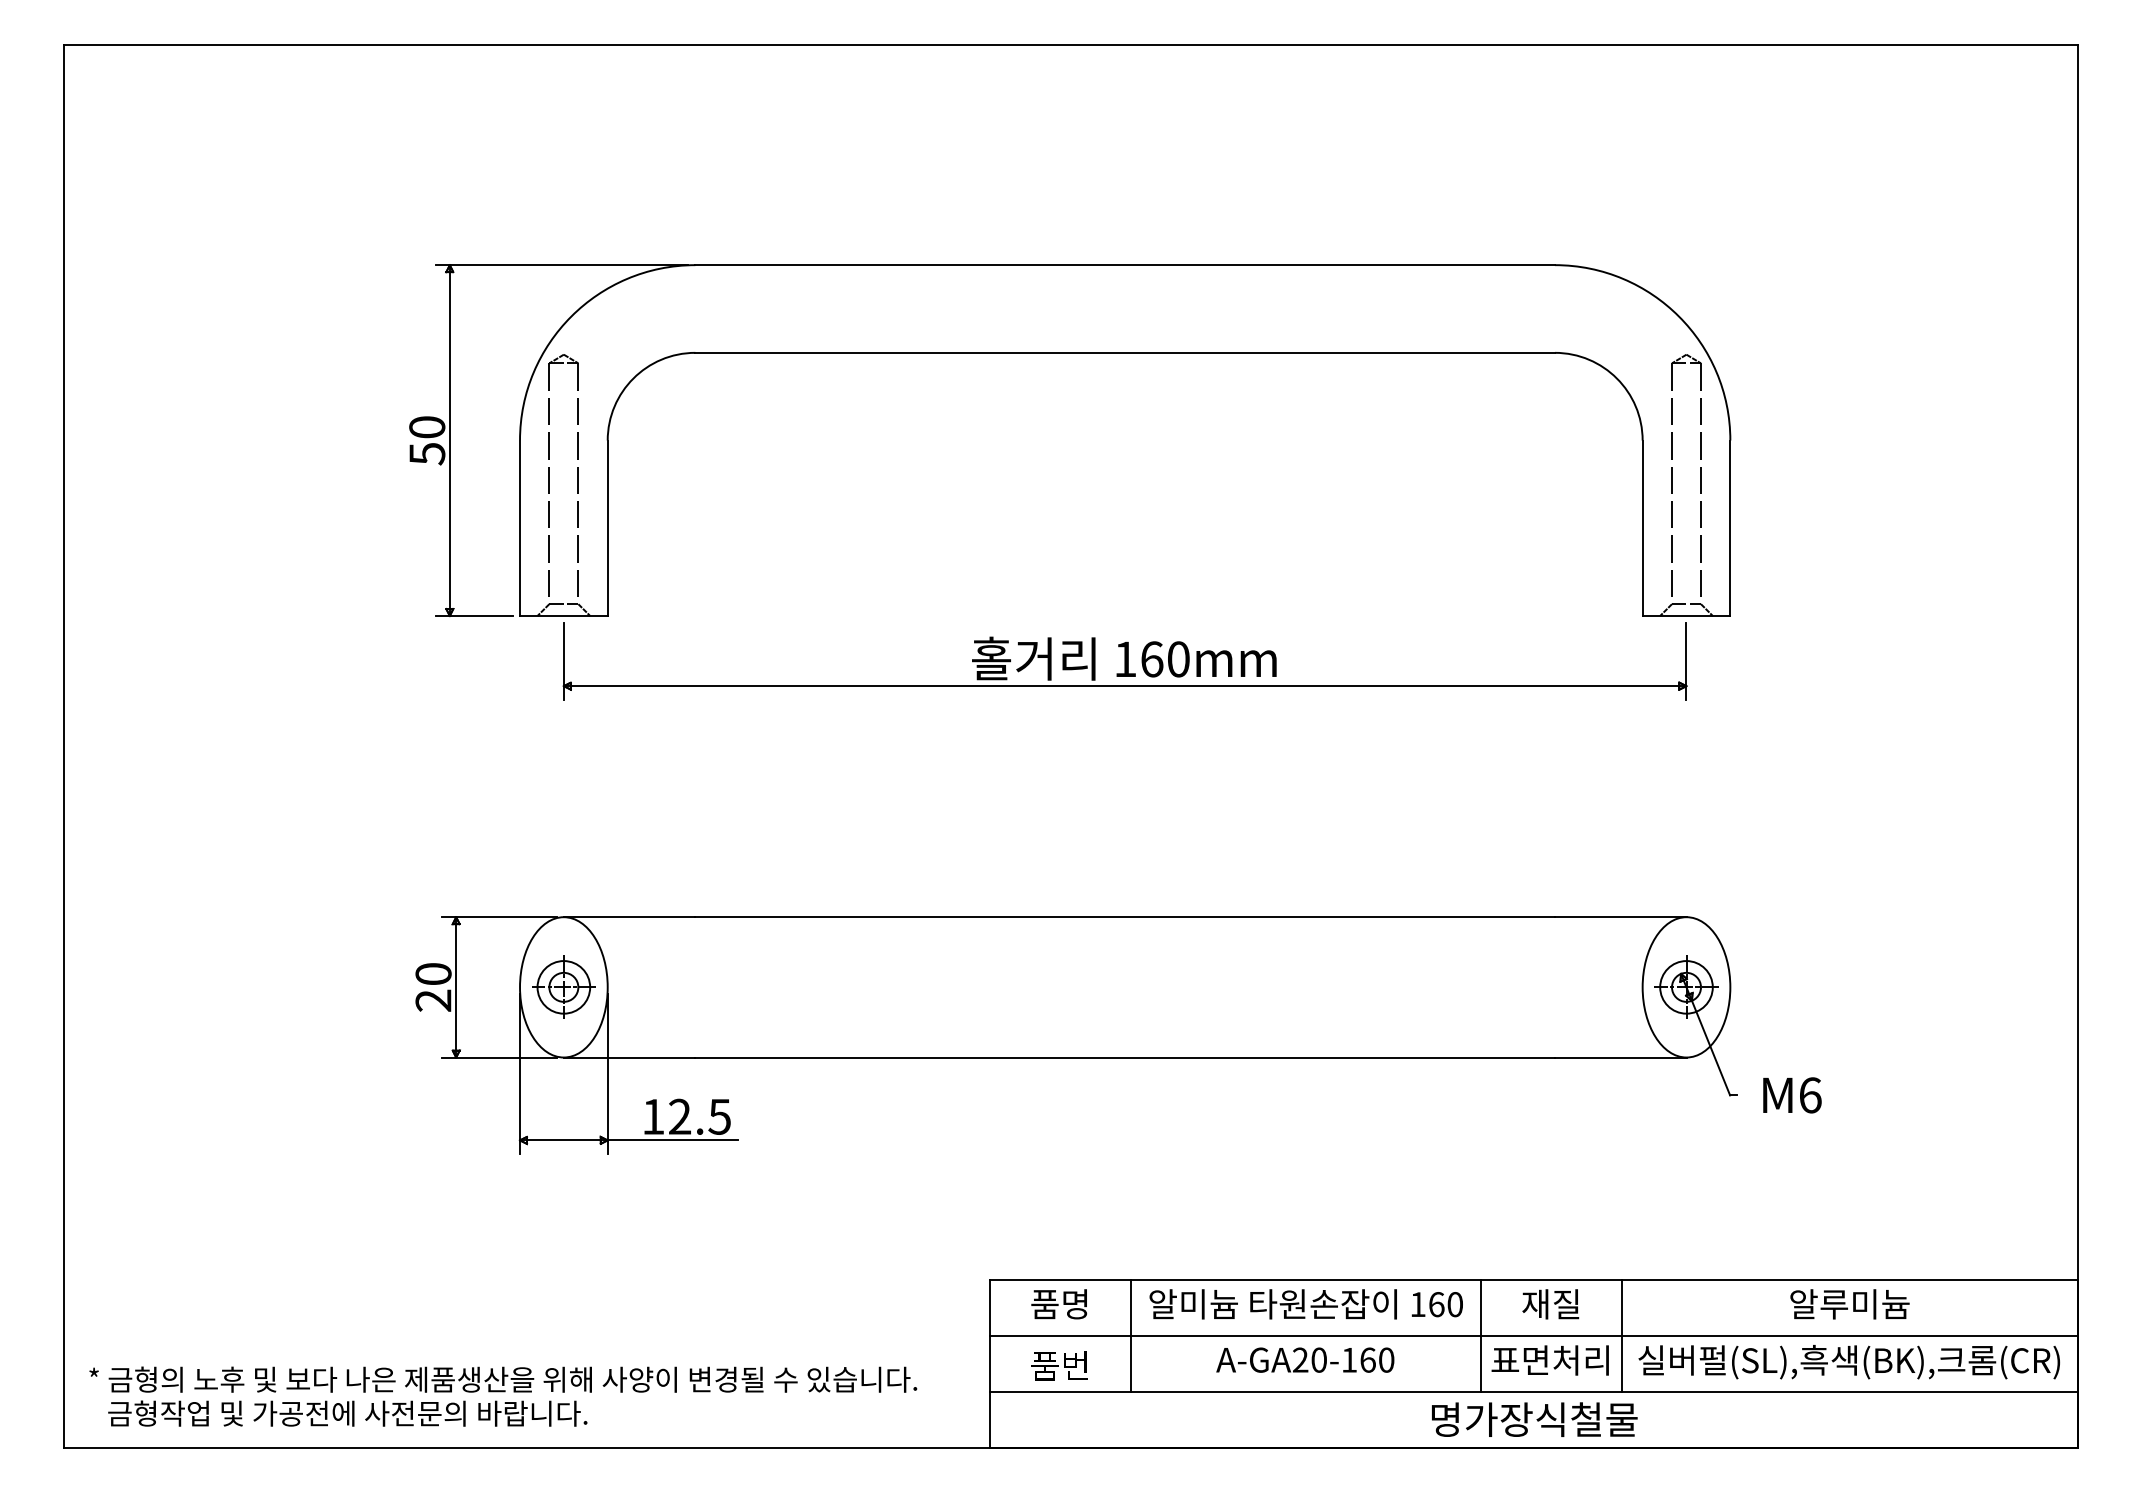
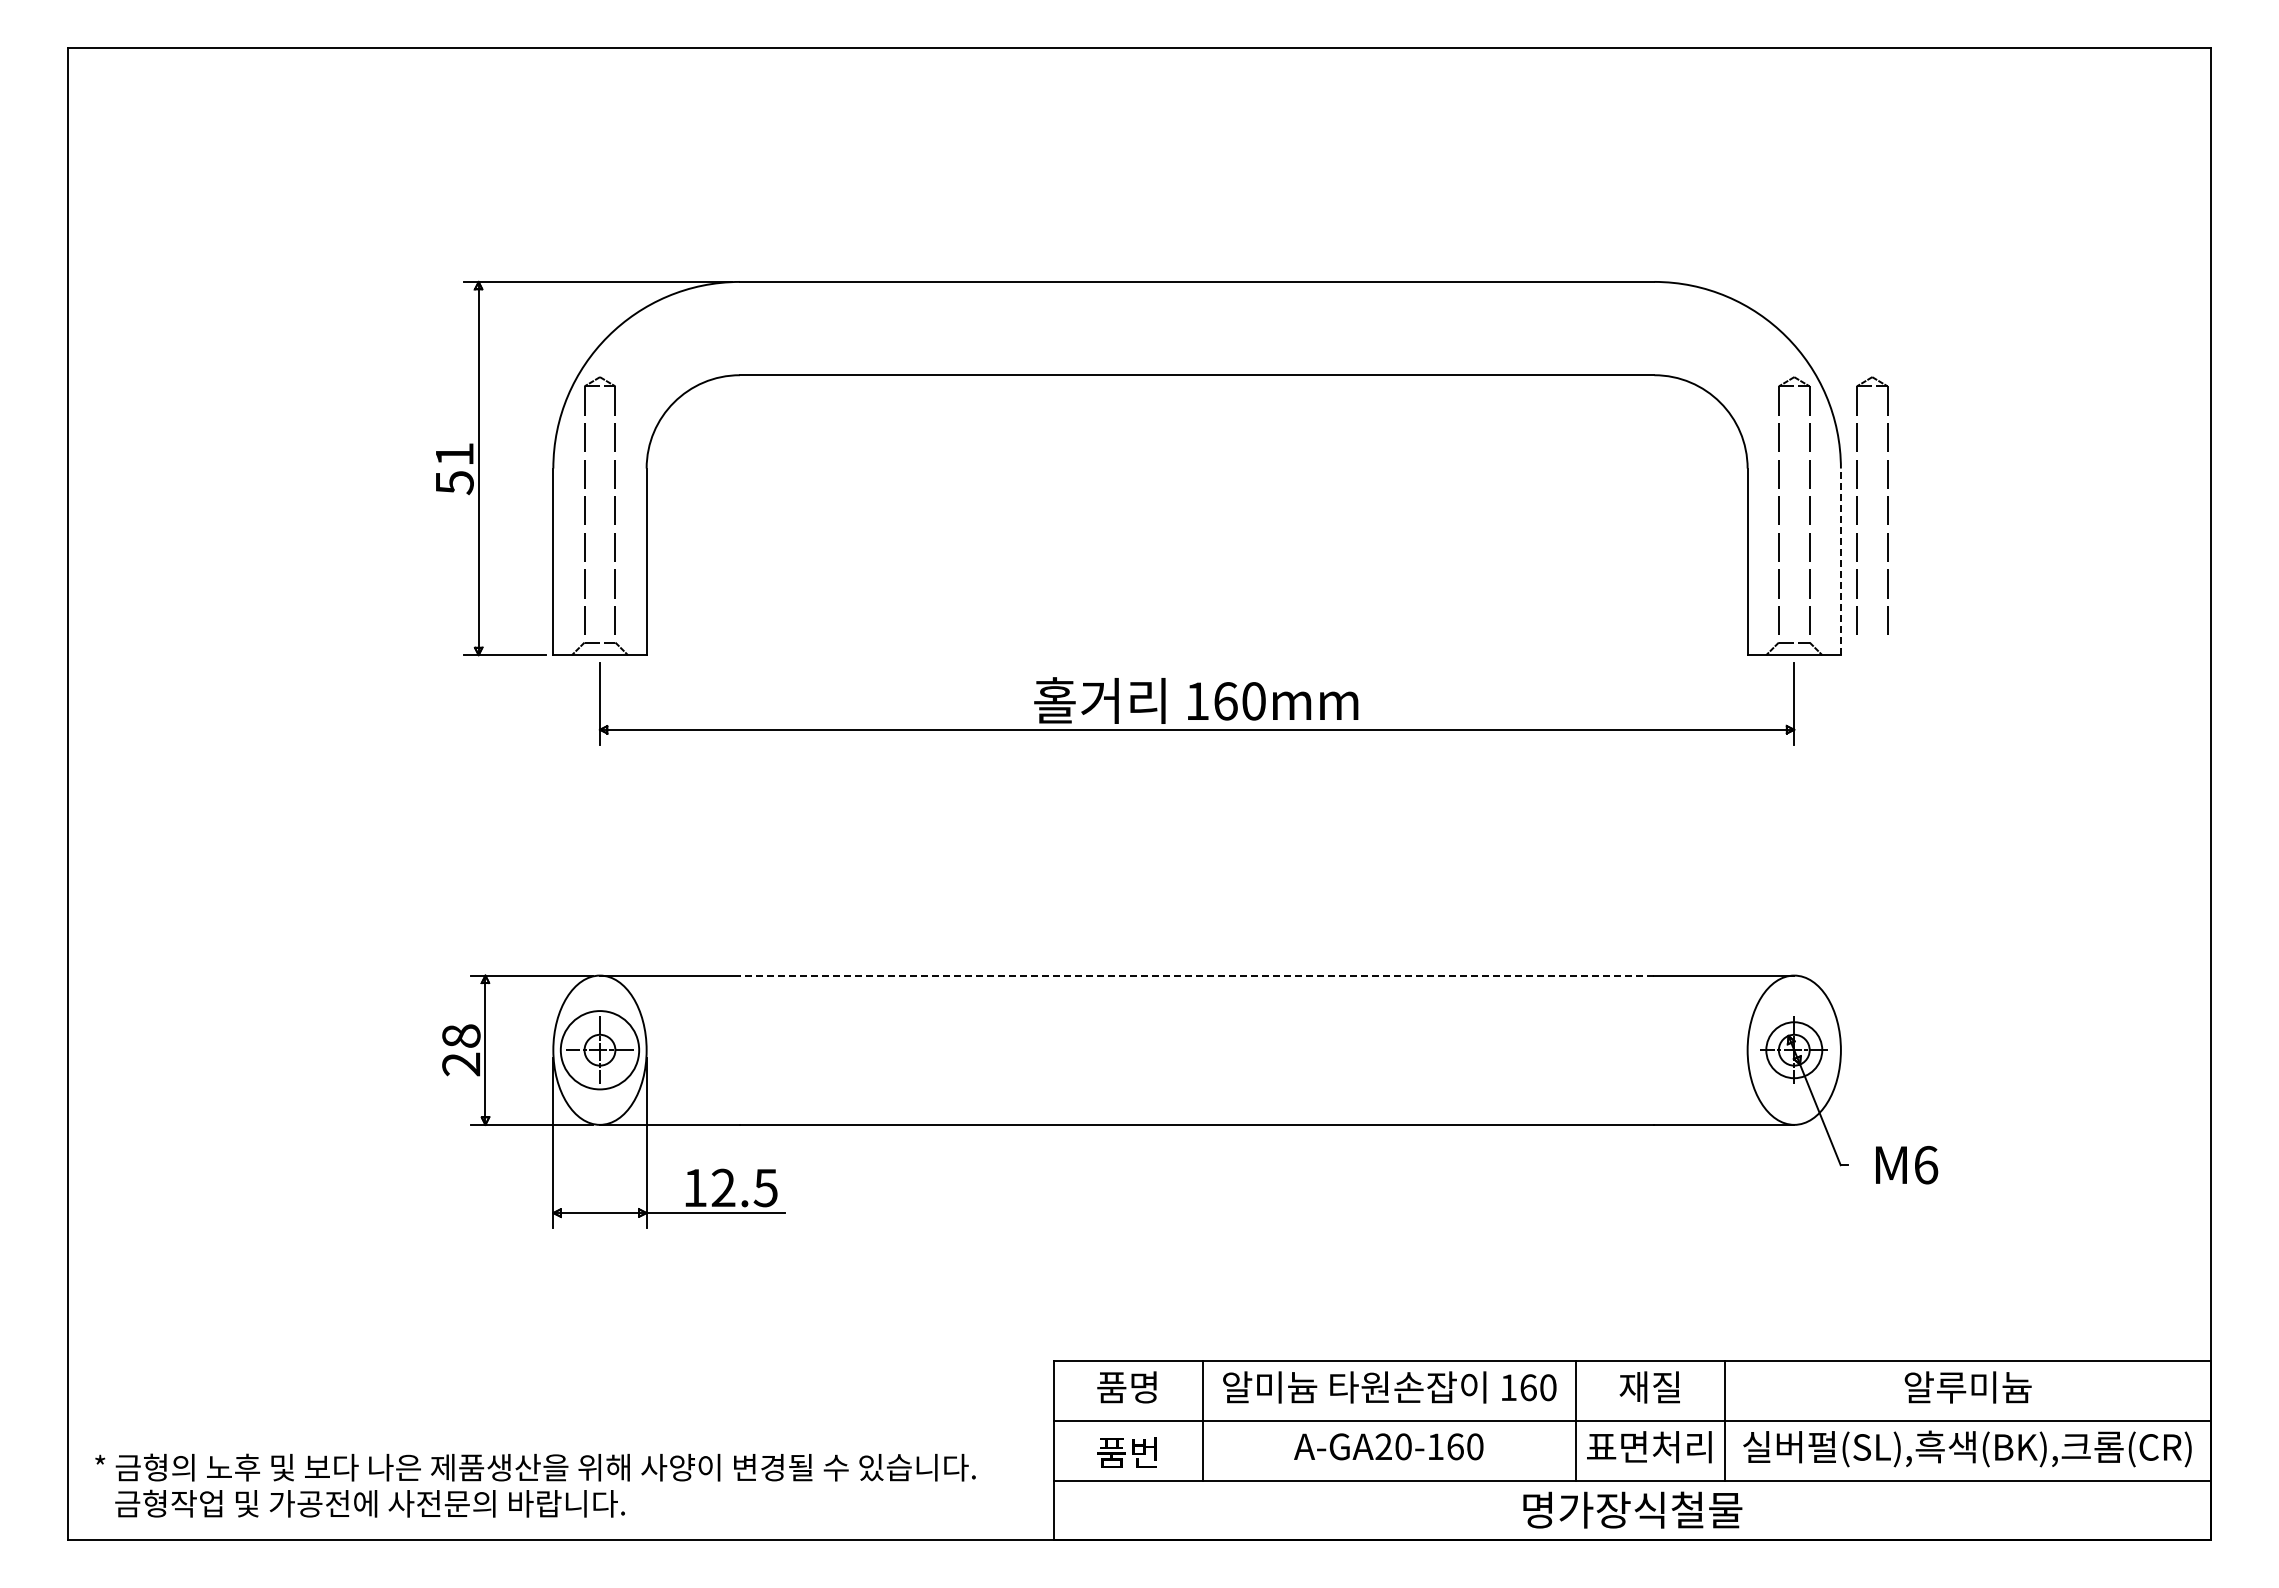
text: (427, 426) -> (454, 453), 50 -> 51
part: (1745, 475) -> (1857, 505), added
line: (1729, 527) -> (1840, 561), solid -> dashed
line: (1124, 917) -> (1196, 975), solid -> dashed
text: (433, 973) -> (461, 1035), 20 -> 28
circle: (563, 987) -> (599, 1050), size x1.4

